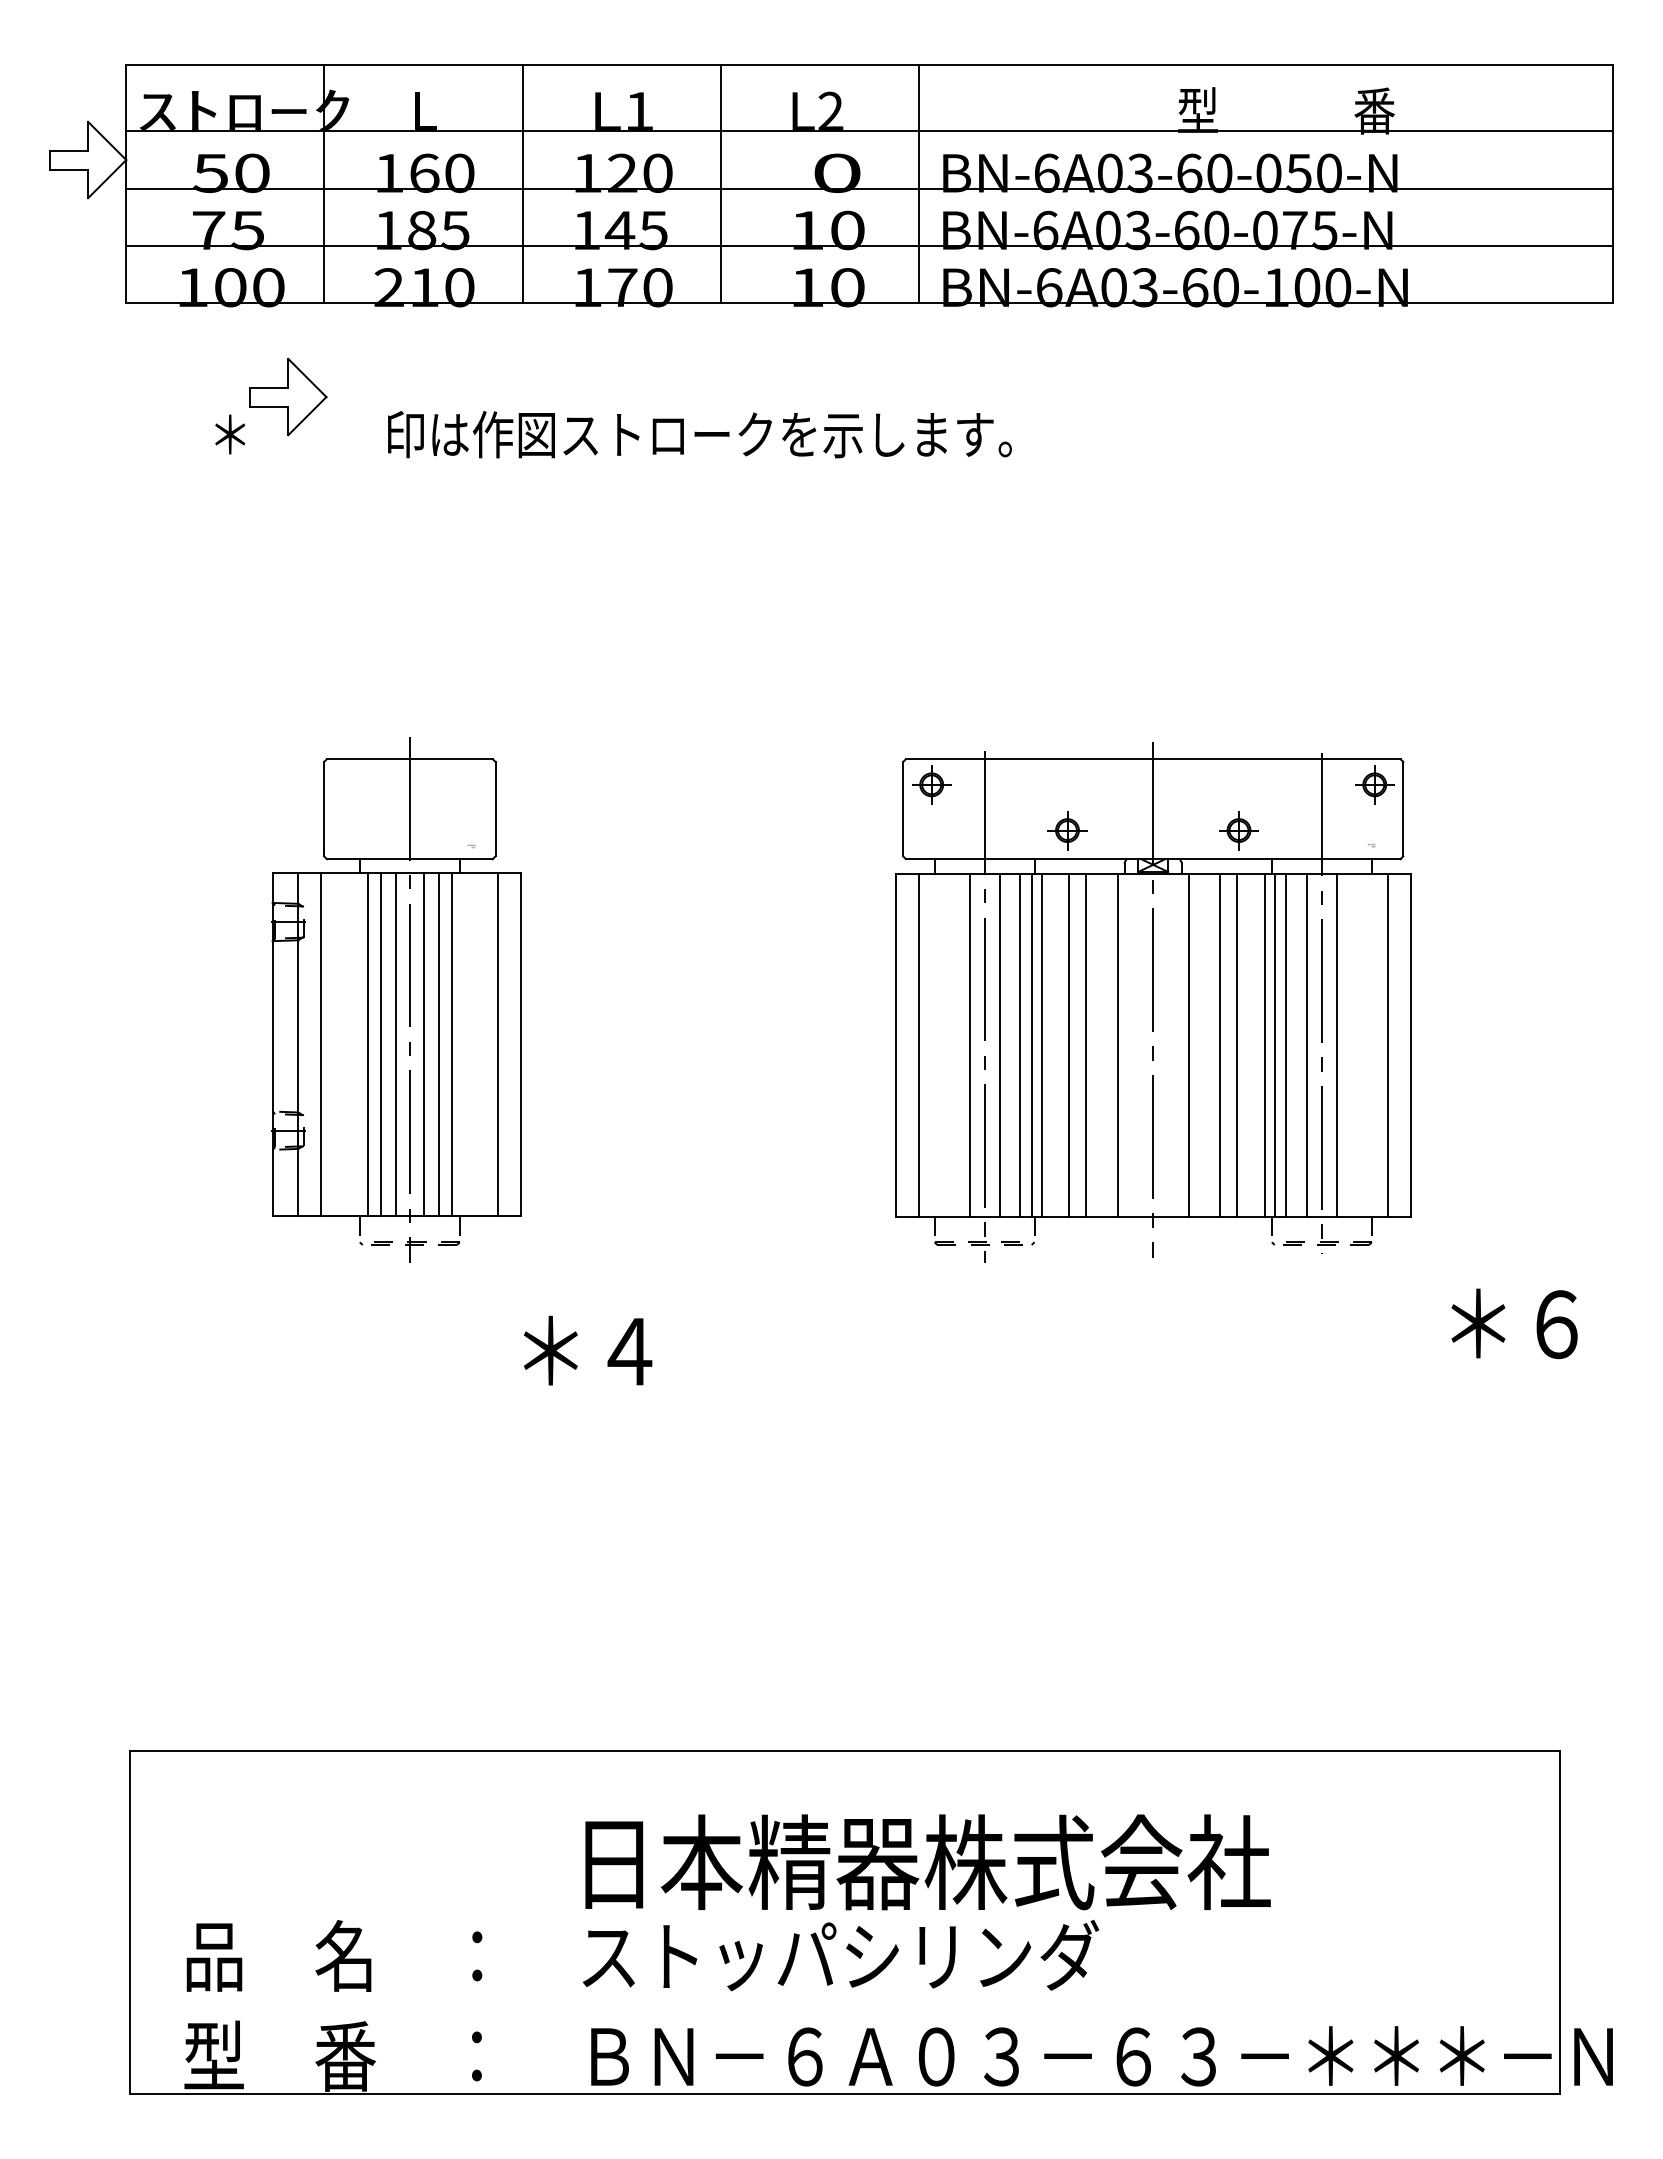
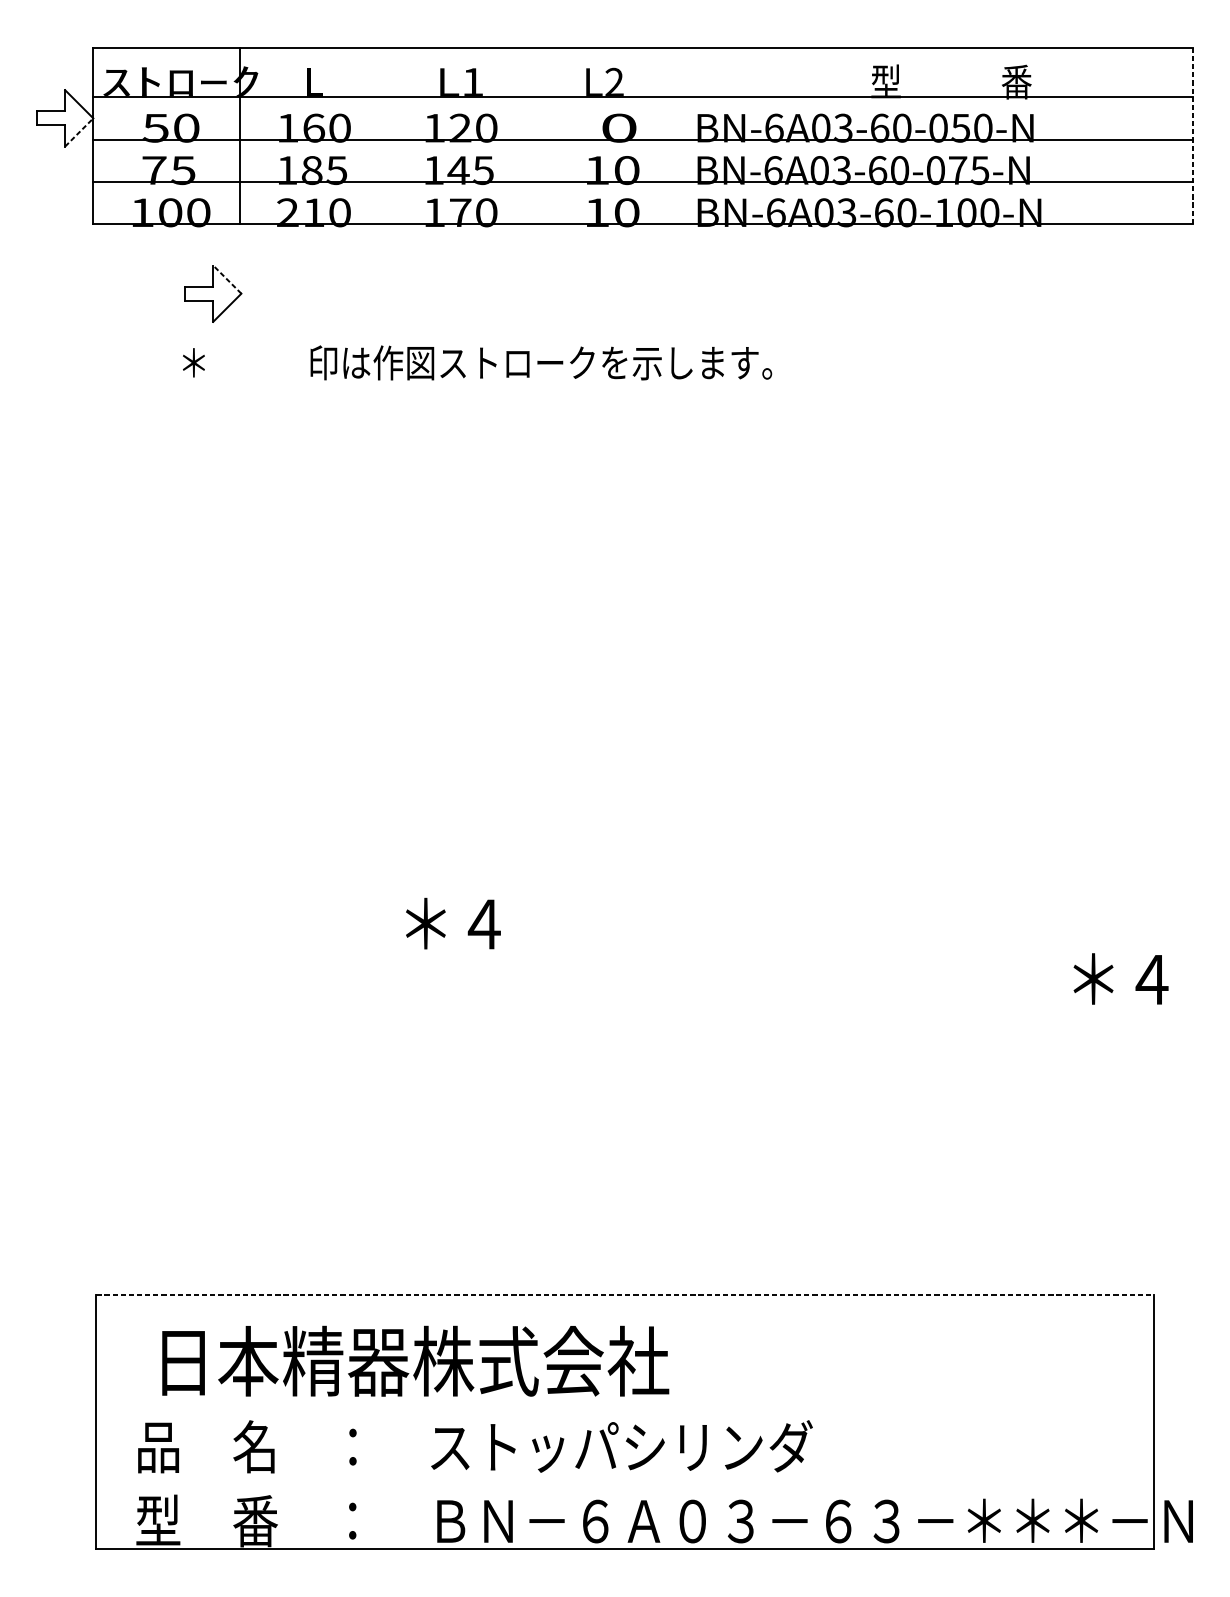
line: (107, 179) -> (79, 132), solid -> dashed
line: (522, 183) -> (386, 135), removed
line: (720, 183) -> (532, 135), removed
line: (919, 183) -> (680, 135), removed
line: (1612, 184) -> (1192, 136), solid -> dashed
line: (307, 378) -> (227, 279), solid -> dashed
text: (613, 434) -> (477, 362), moved
part: (396, 999) -> (293, 739), removed
part: (1153, 1002) -> (853, 741), removed
text: (1557, 1324) -> (1152, 979), ＊６ -> ＊４
text: (588, 1350) -> (453, 923), moved
line: (844, 1751) -> (624, 1295), solid -> dashed
text: (927, 1862) -> (415, 1361), moved

